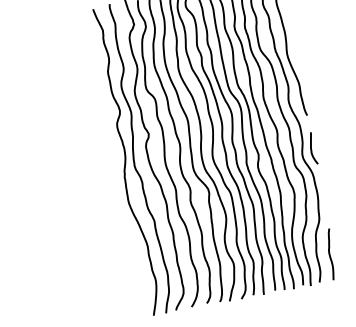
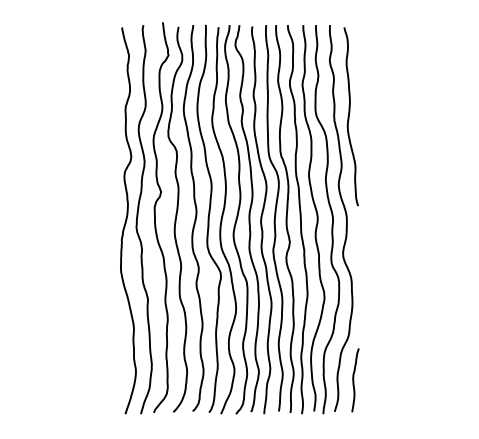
curve: (311, 148) -> (355, 247), removed

